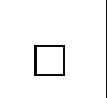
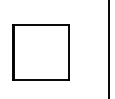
part: (49, 60) -> (41, 52), size x1.67

